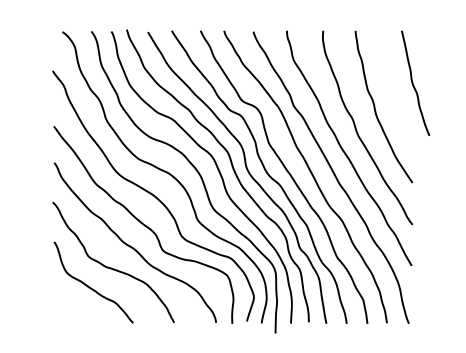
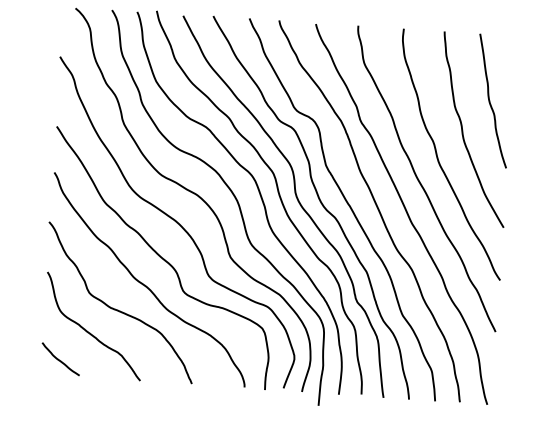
curve: (413, 82) -> (490, 99), moved
curve: (69, 310) -> (61, 359), added

